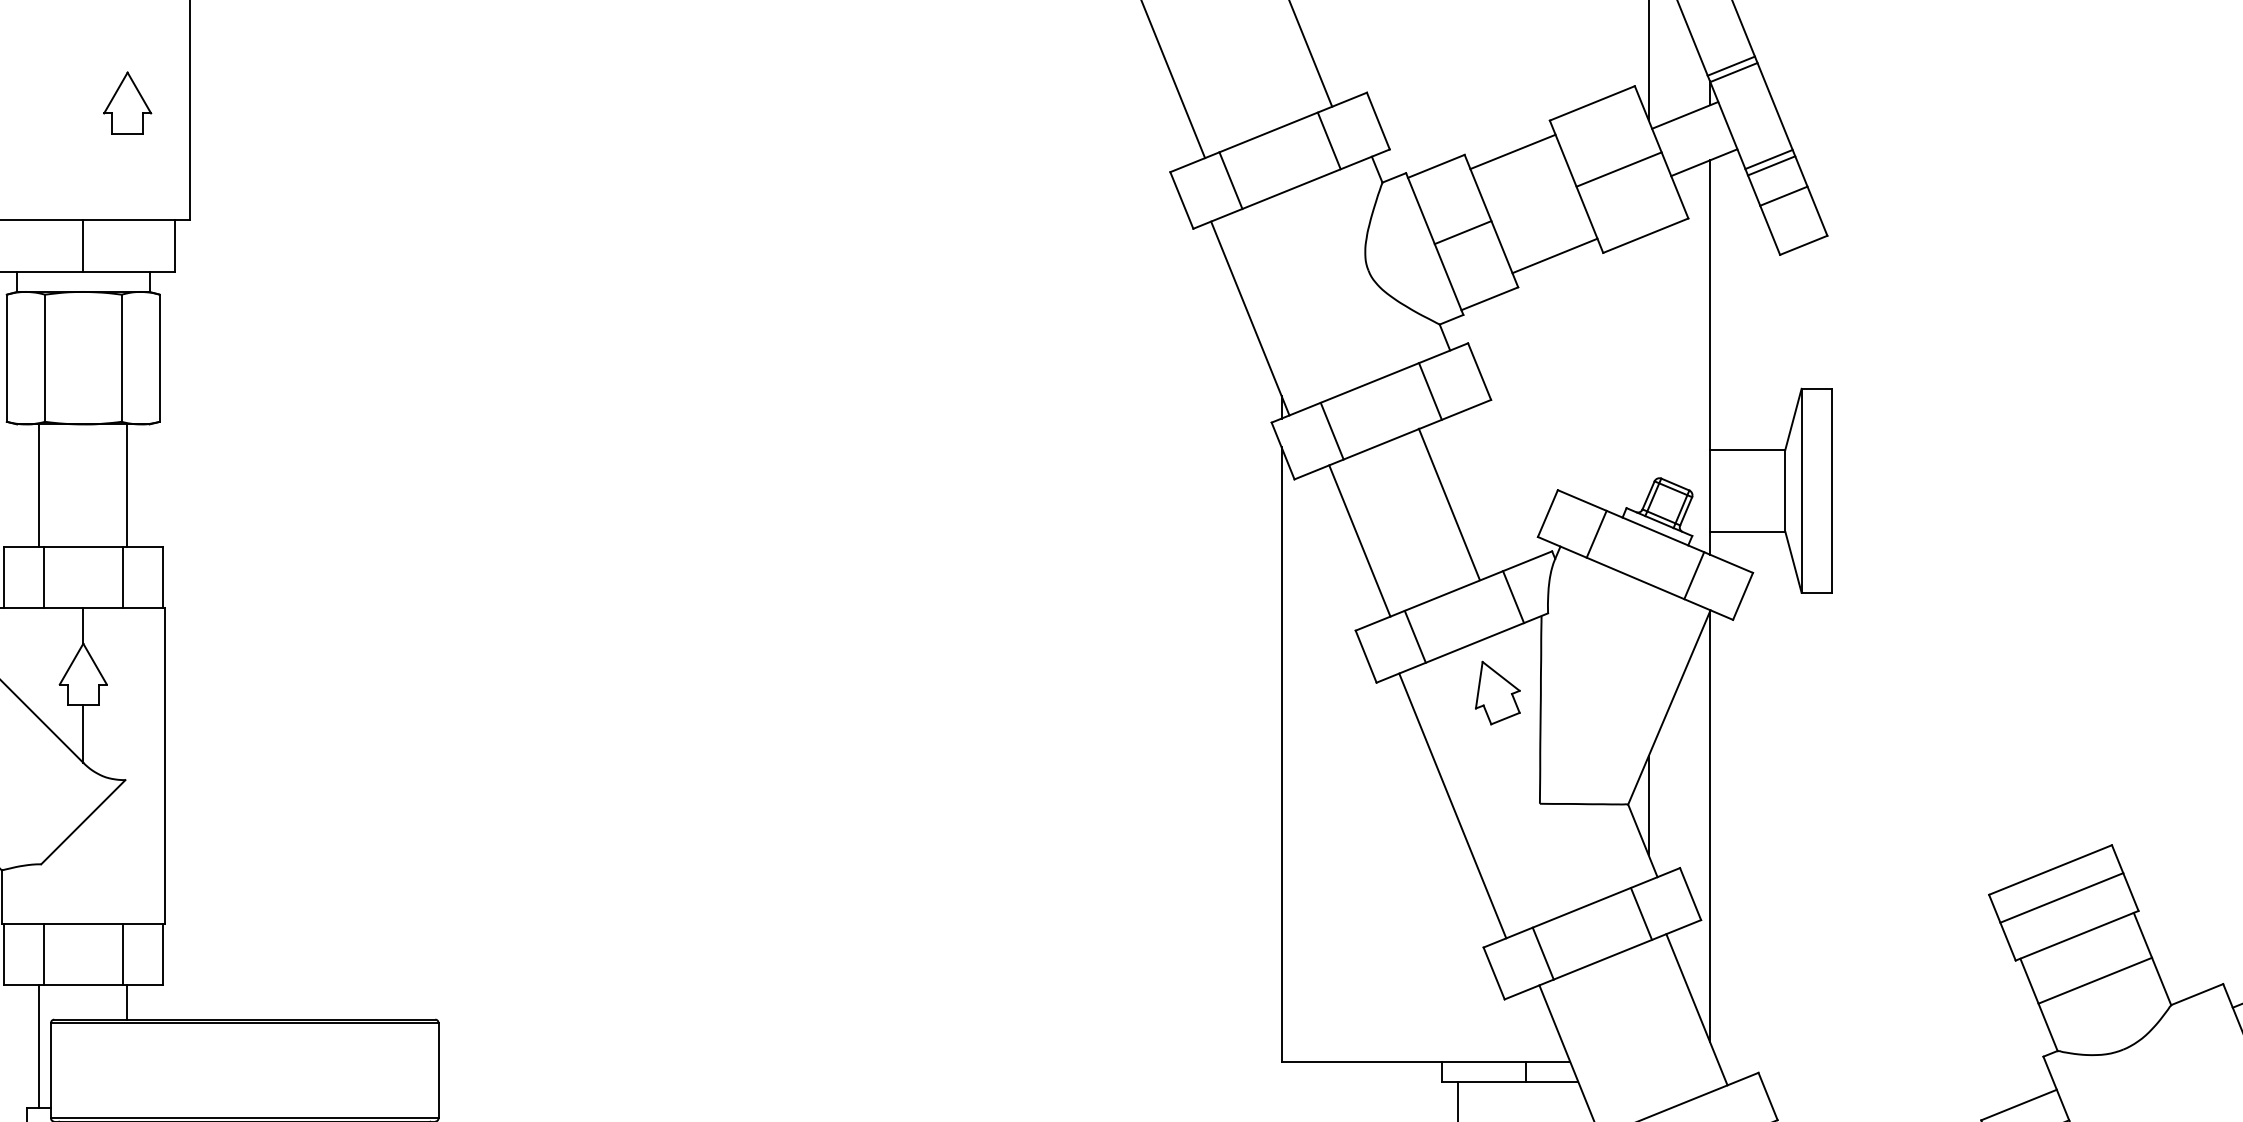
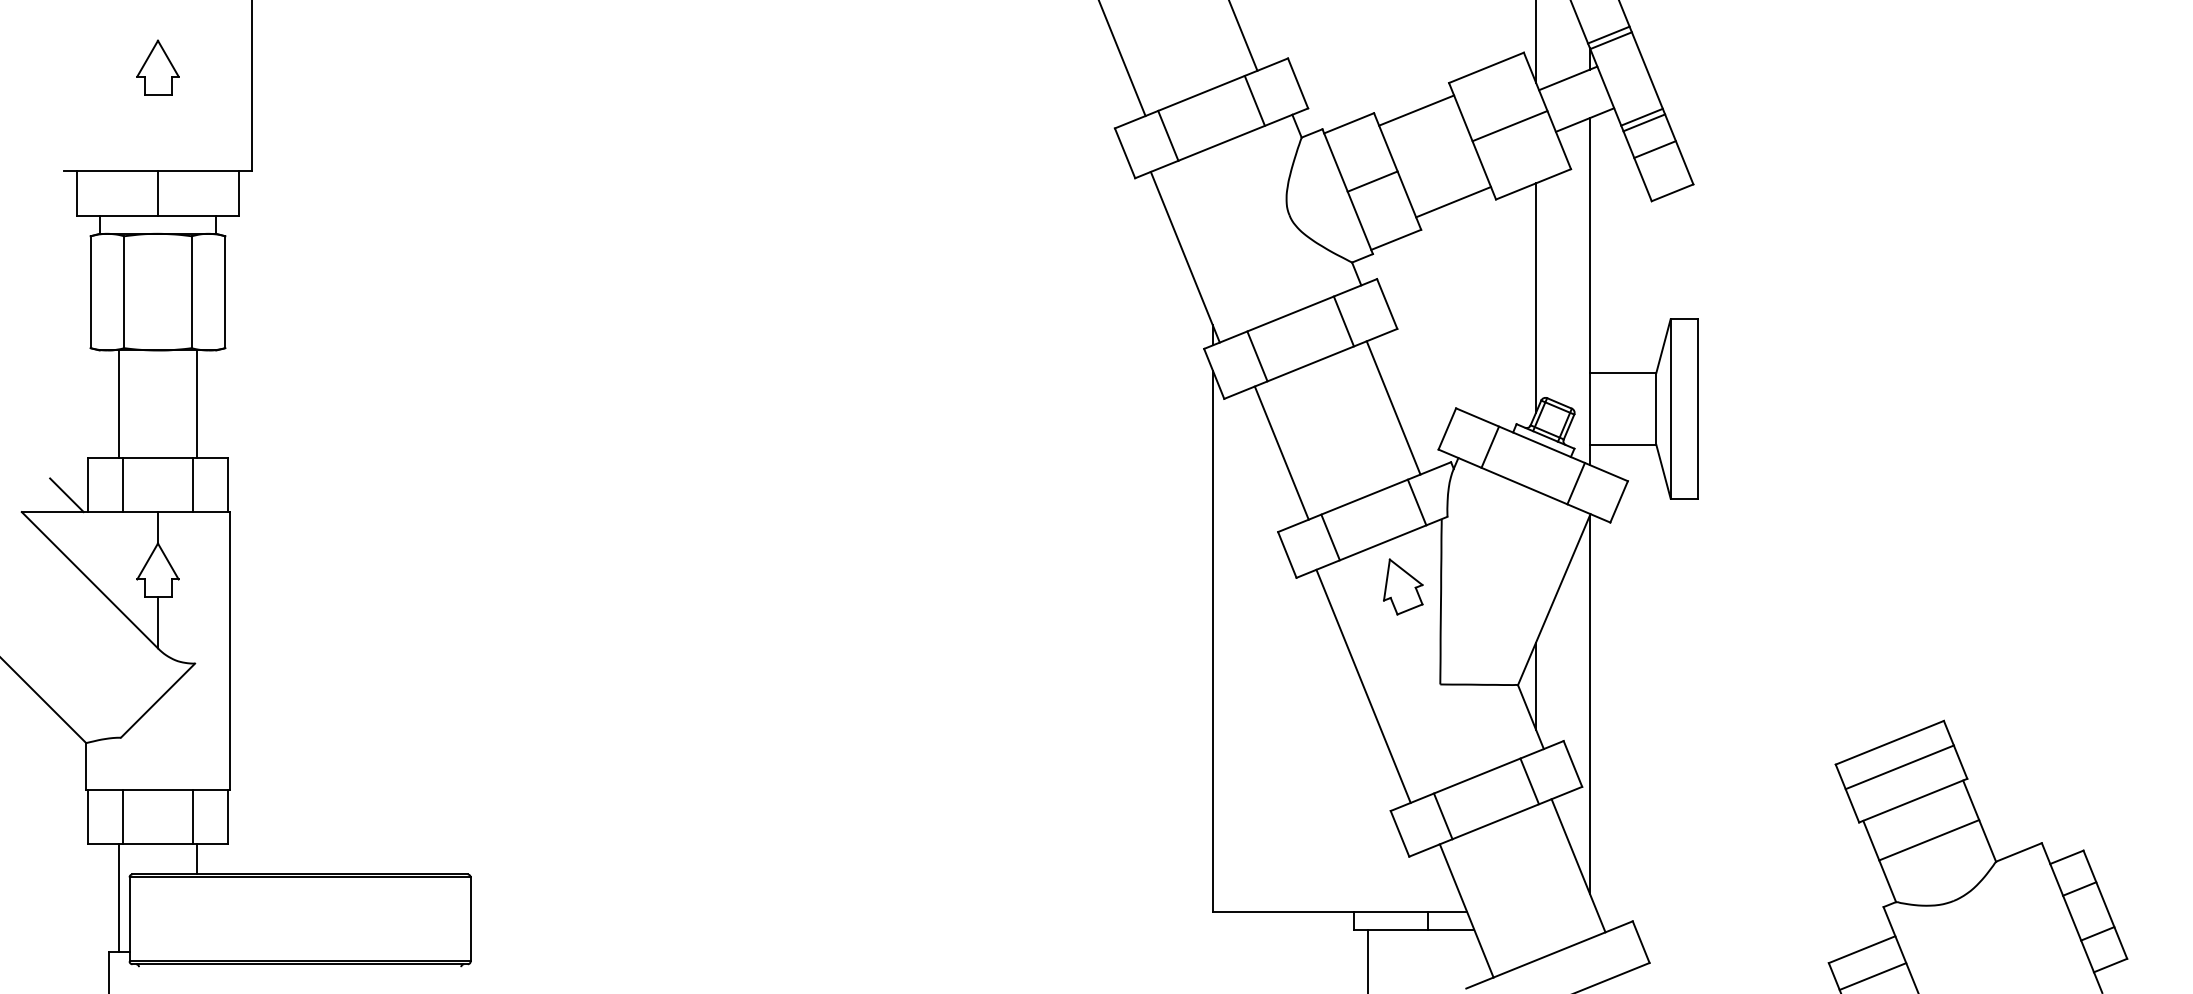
part: (127, 102) -> (157, 67), moved
line: (1649, 364) -> (1536, 297), added
line: (1449, 503) -> (1393, 407), moved

